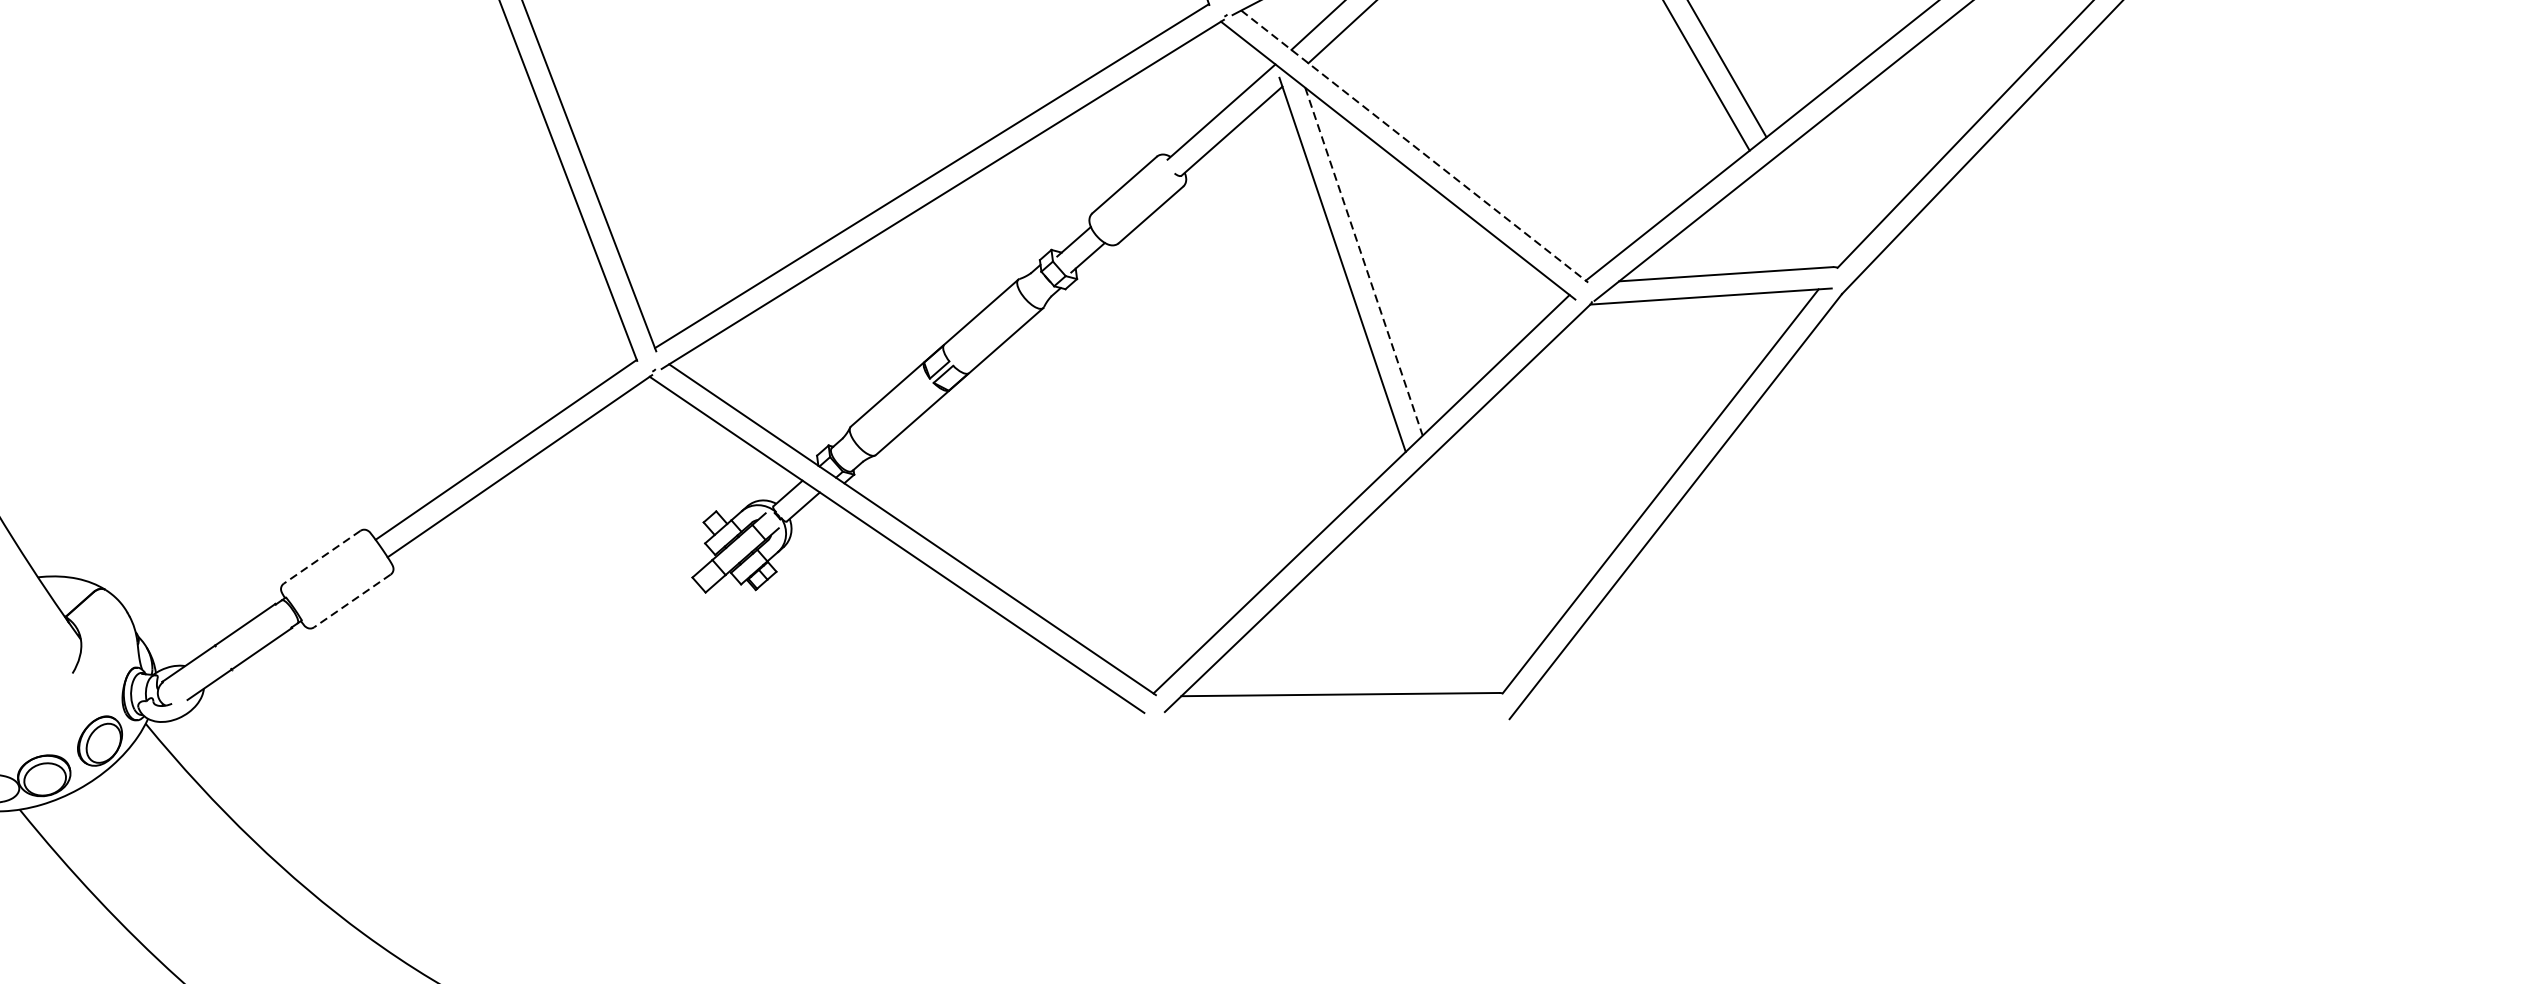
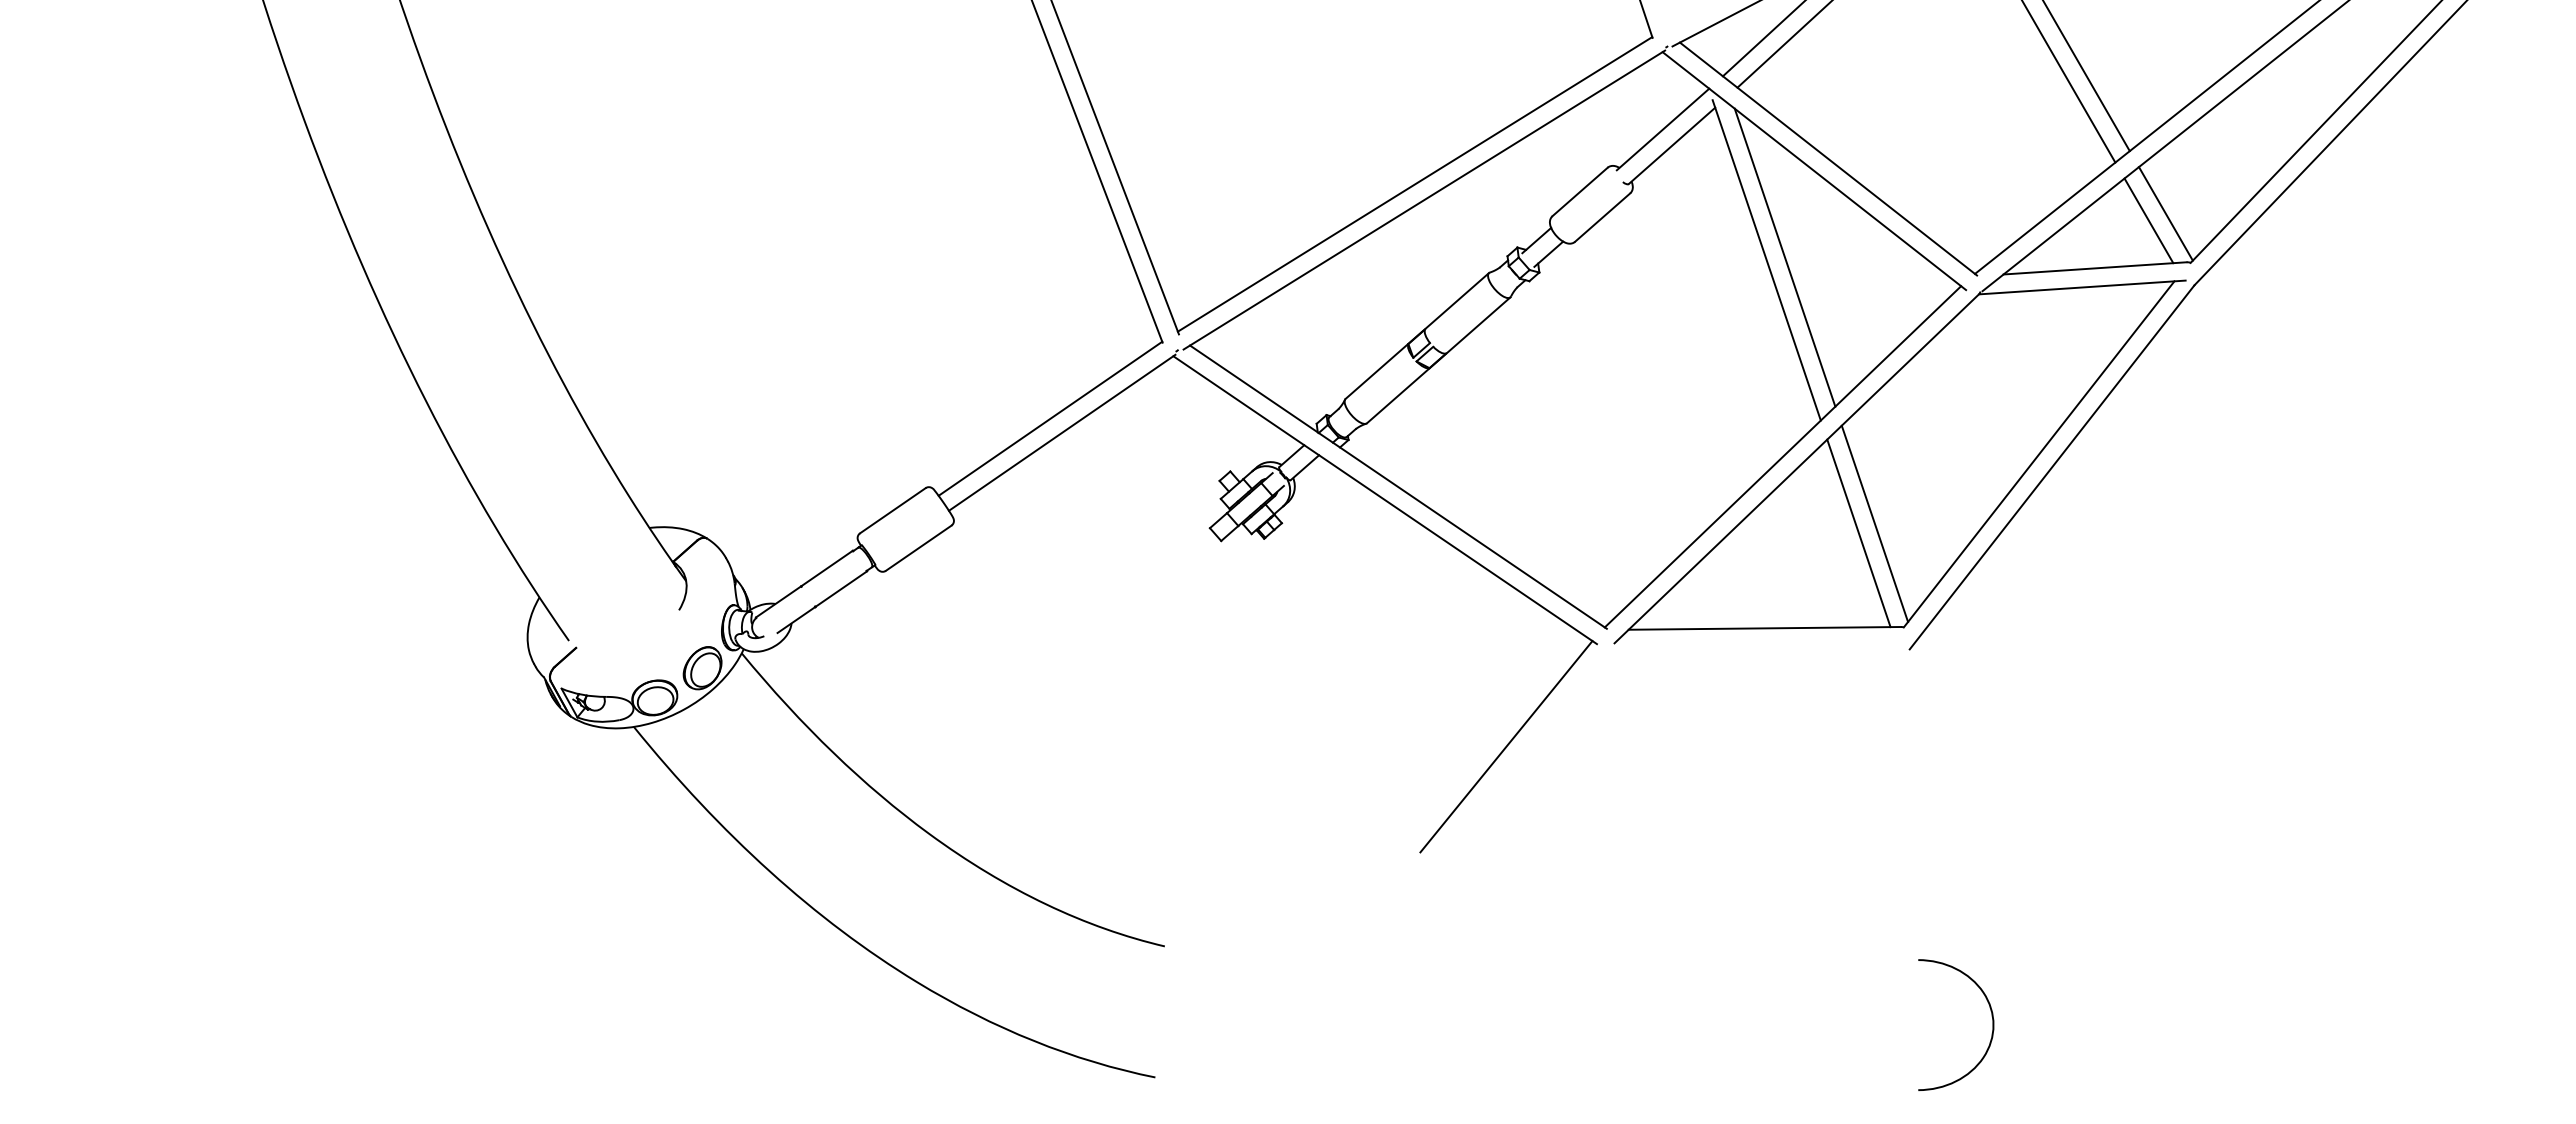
line: (1414, 147) -> (1828, 159), dashed -> solid
line: (1808, 210) -> (2165, 213), added
line: (1788, 218) -> (2148, 220), added
line: (1364, 262) -> (1785, 258), dashed -> solid
line: (321, 556) -> (892, 510), dashed -> solid
line: (1468, 572) -> (1874, 523), added
line: (1449, 583) -> (1858, 533), added
line: (352, 601) -> (918, 548), dashed -> solid
line: (1038, 832) -> (1506, 746), added

